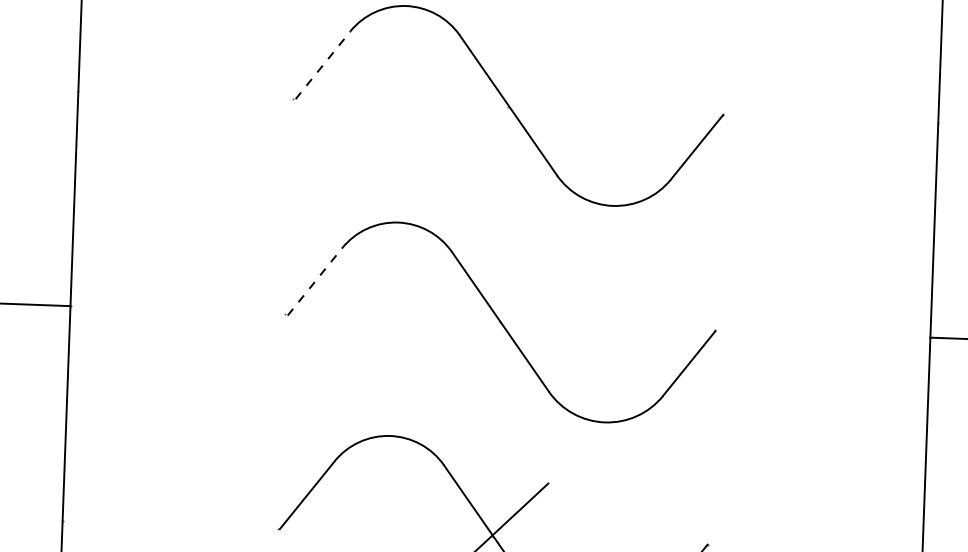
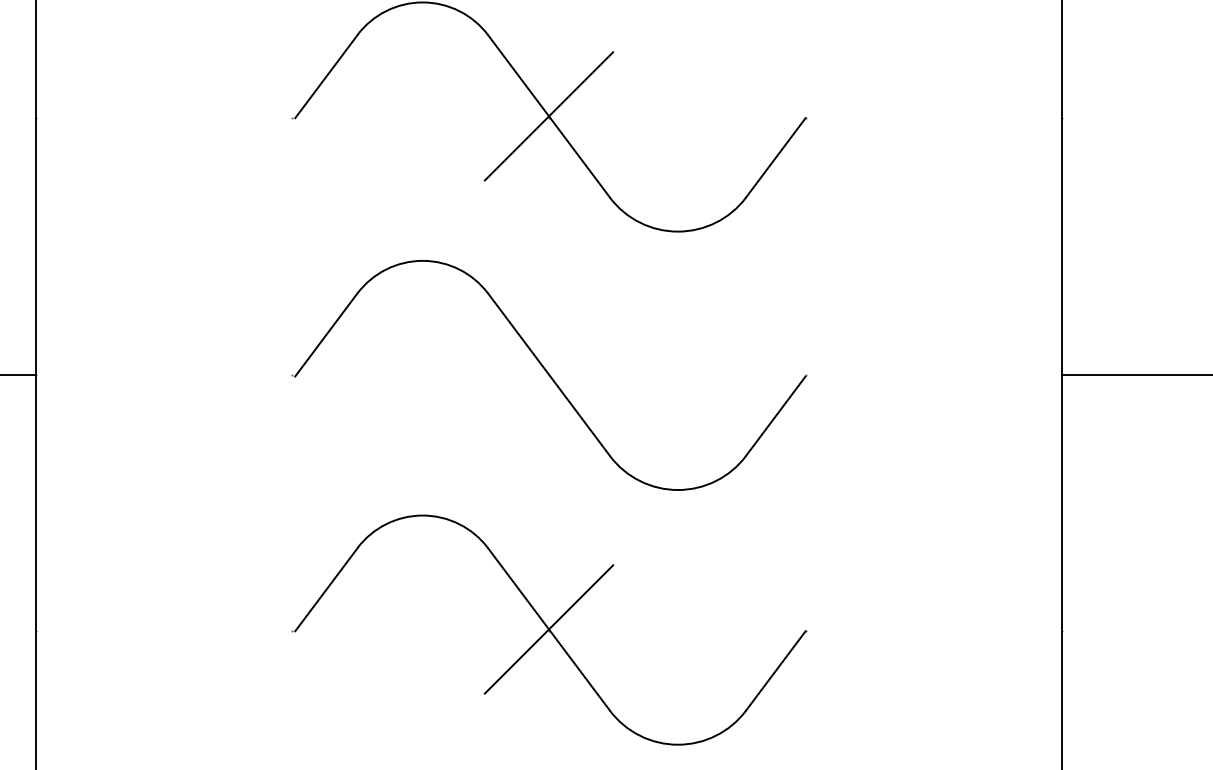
line: (323, 65) -> (326, 76), dashed -> solid
line: (507, 105) -> (548, 116), added
line: (315, 282) -> (326, 335), dashed -> solid

